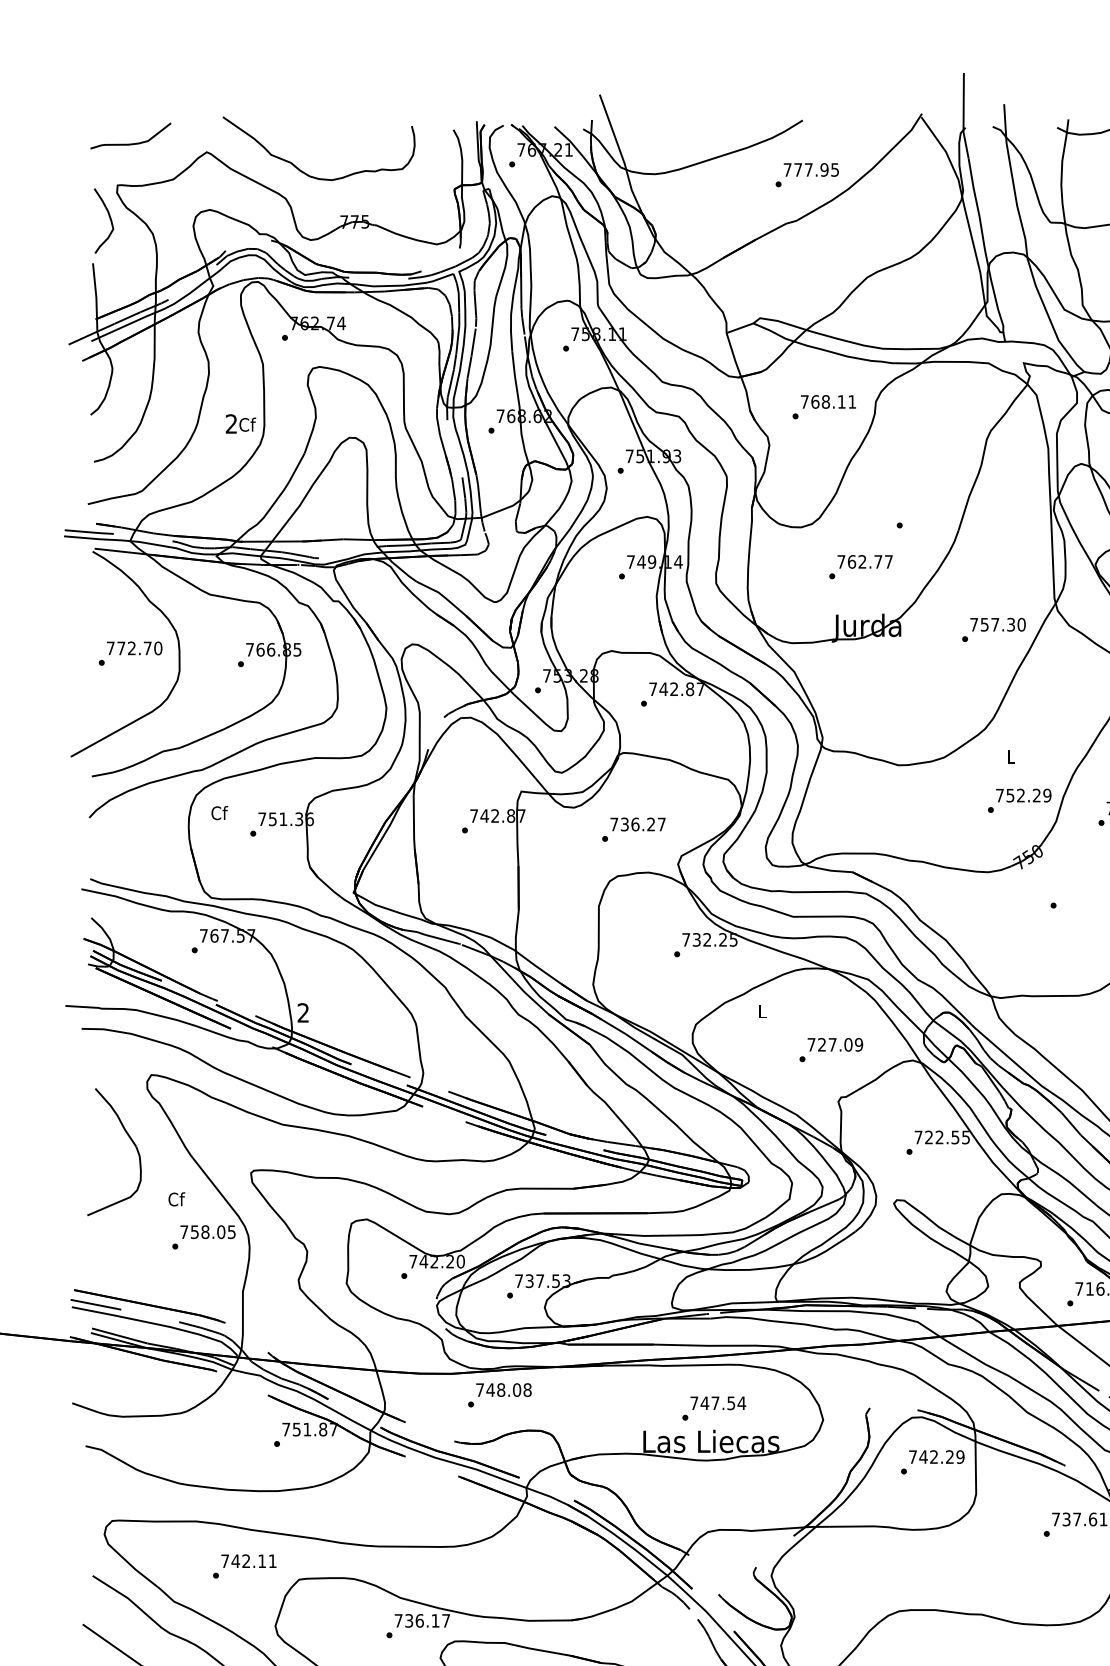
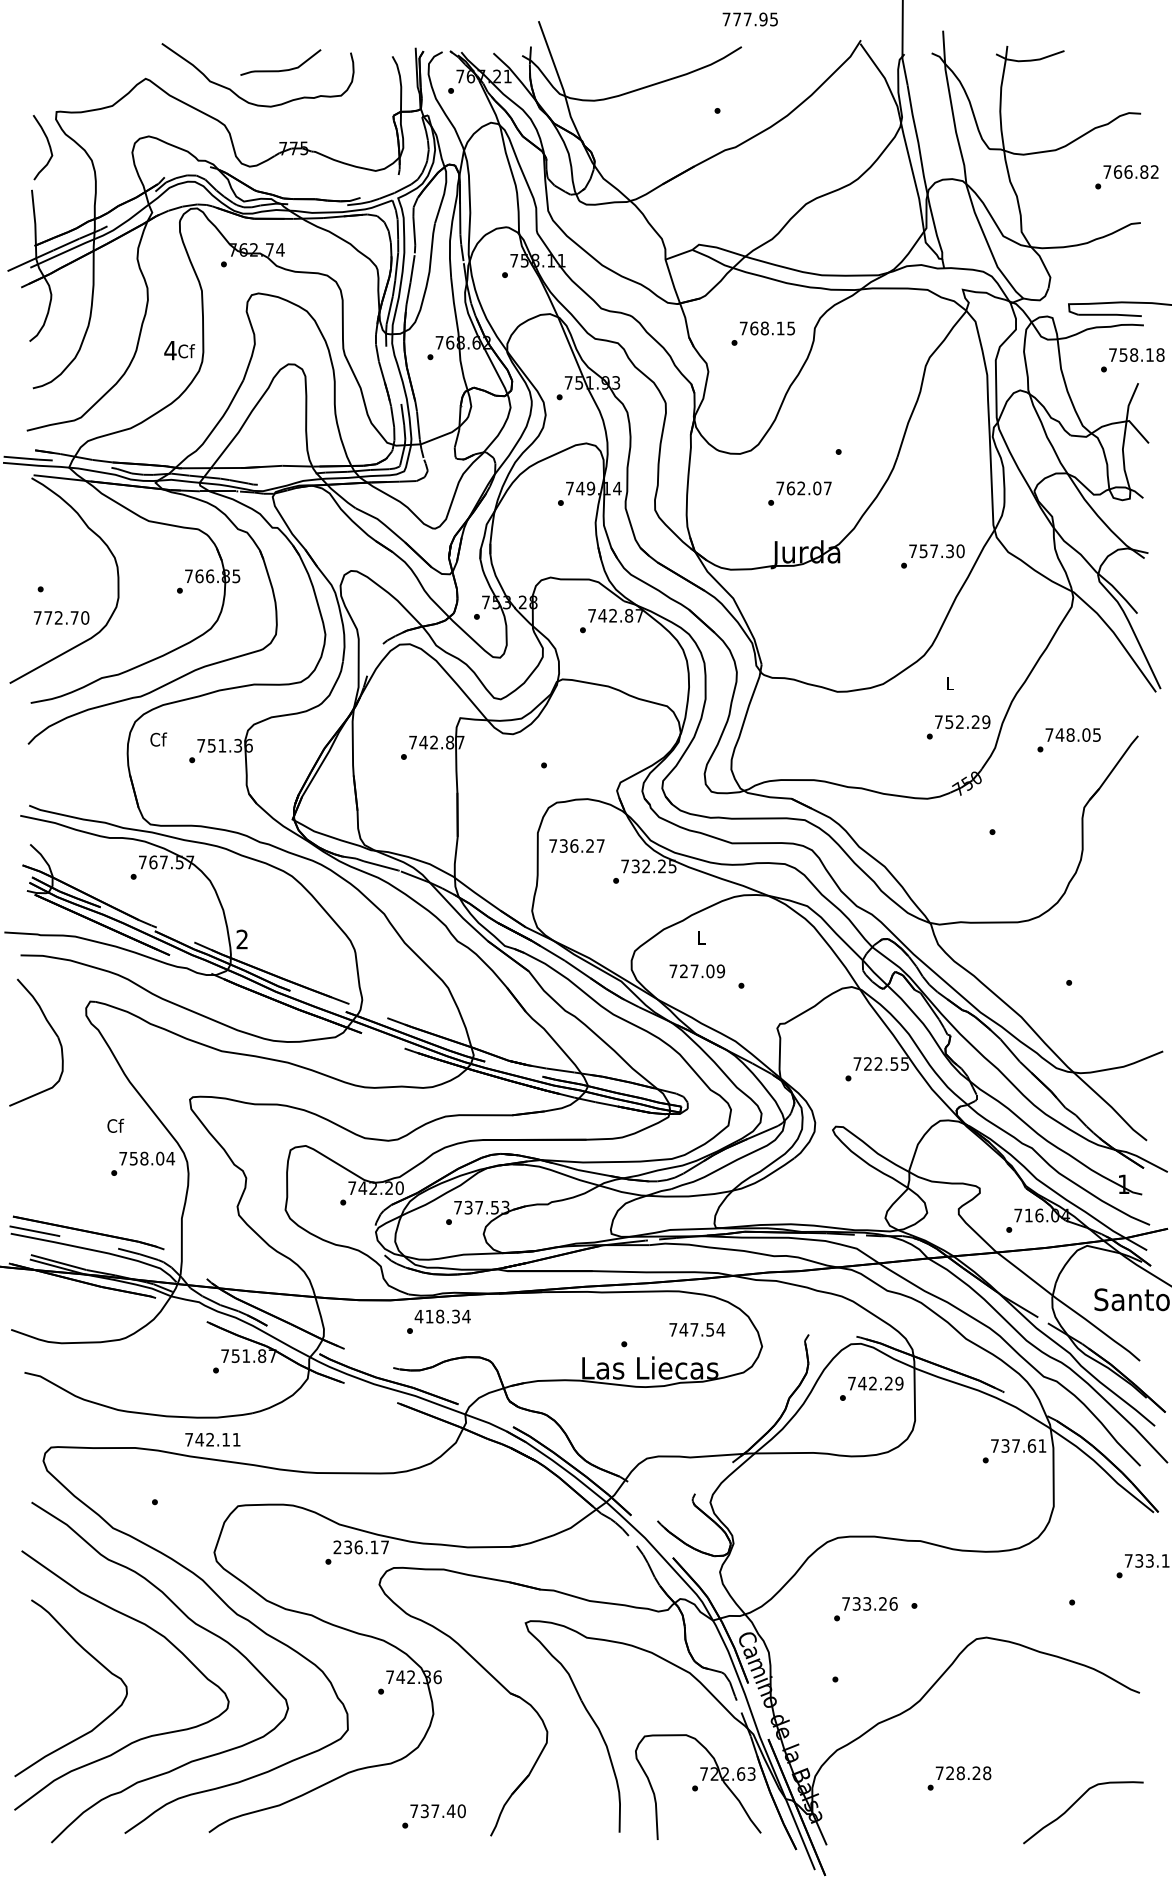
curve: (132, 142) -> (282, 69), moved
text: (810, 169) -> (749, 19), moved
text: (851, 401) -> (790, 328), 768.11 -> 768.15
text: (231, 423) -> (170, 350), 2 -> 4
text: (878, 561) -> (817, 488), 762.77 -> 762.07
text: (134, 647) -> (61, 617), moved
text: (637, 823) -> (576, 845), moved
text: (834, 1044) -> (696, 971), moved
part: (131, 1141) -> (53, 1032), moved
text: (231, 1231) -> (170, 1158), 758.05 -> 758.04
text: (503, 1389) -> (442, 1316), 748.08 -> 418.34
text: (718, 1402) -> (697, 1329), moved
text: (248, 1560) -> (212, 1439), moved
text: (398, 1620) -> (337, 1547), 736.17 -> 236.17

